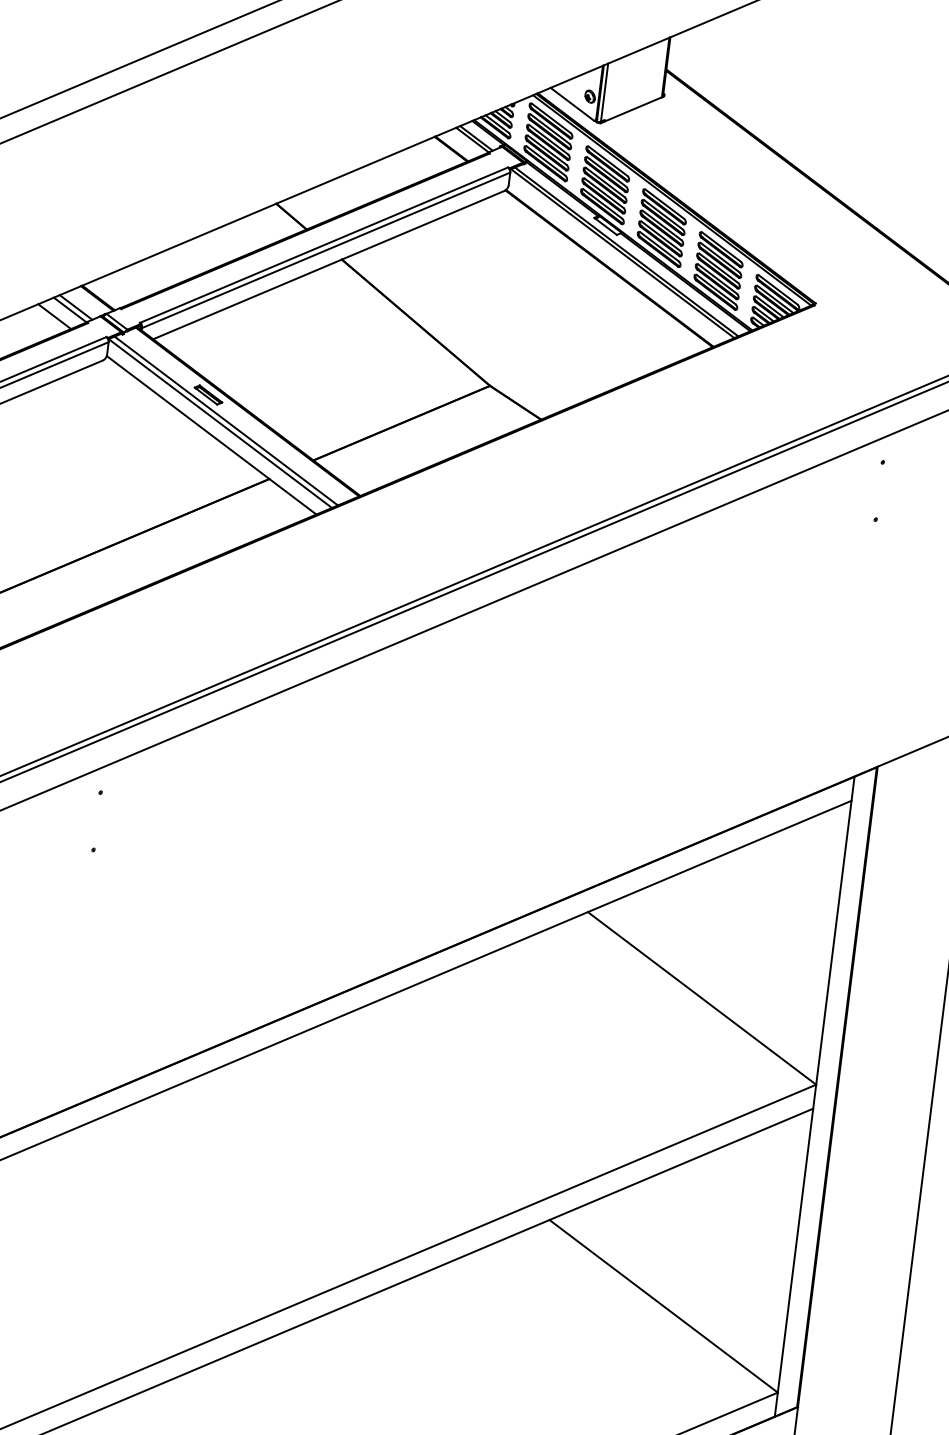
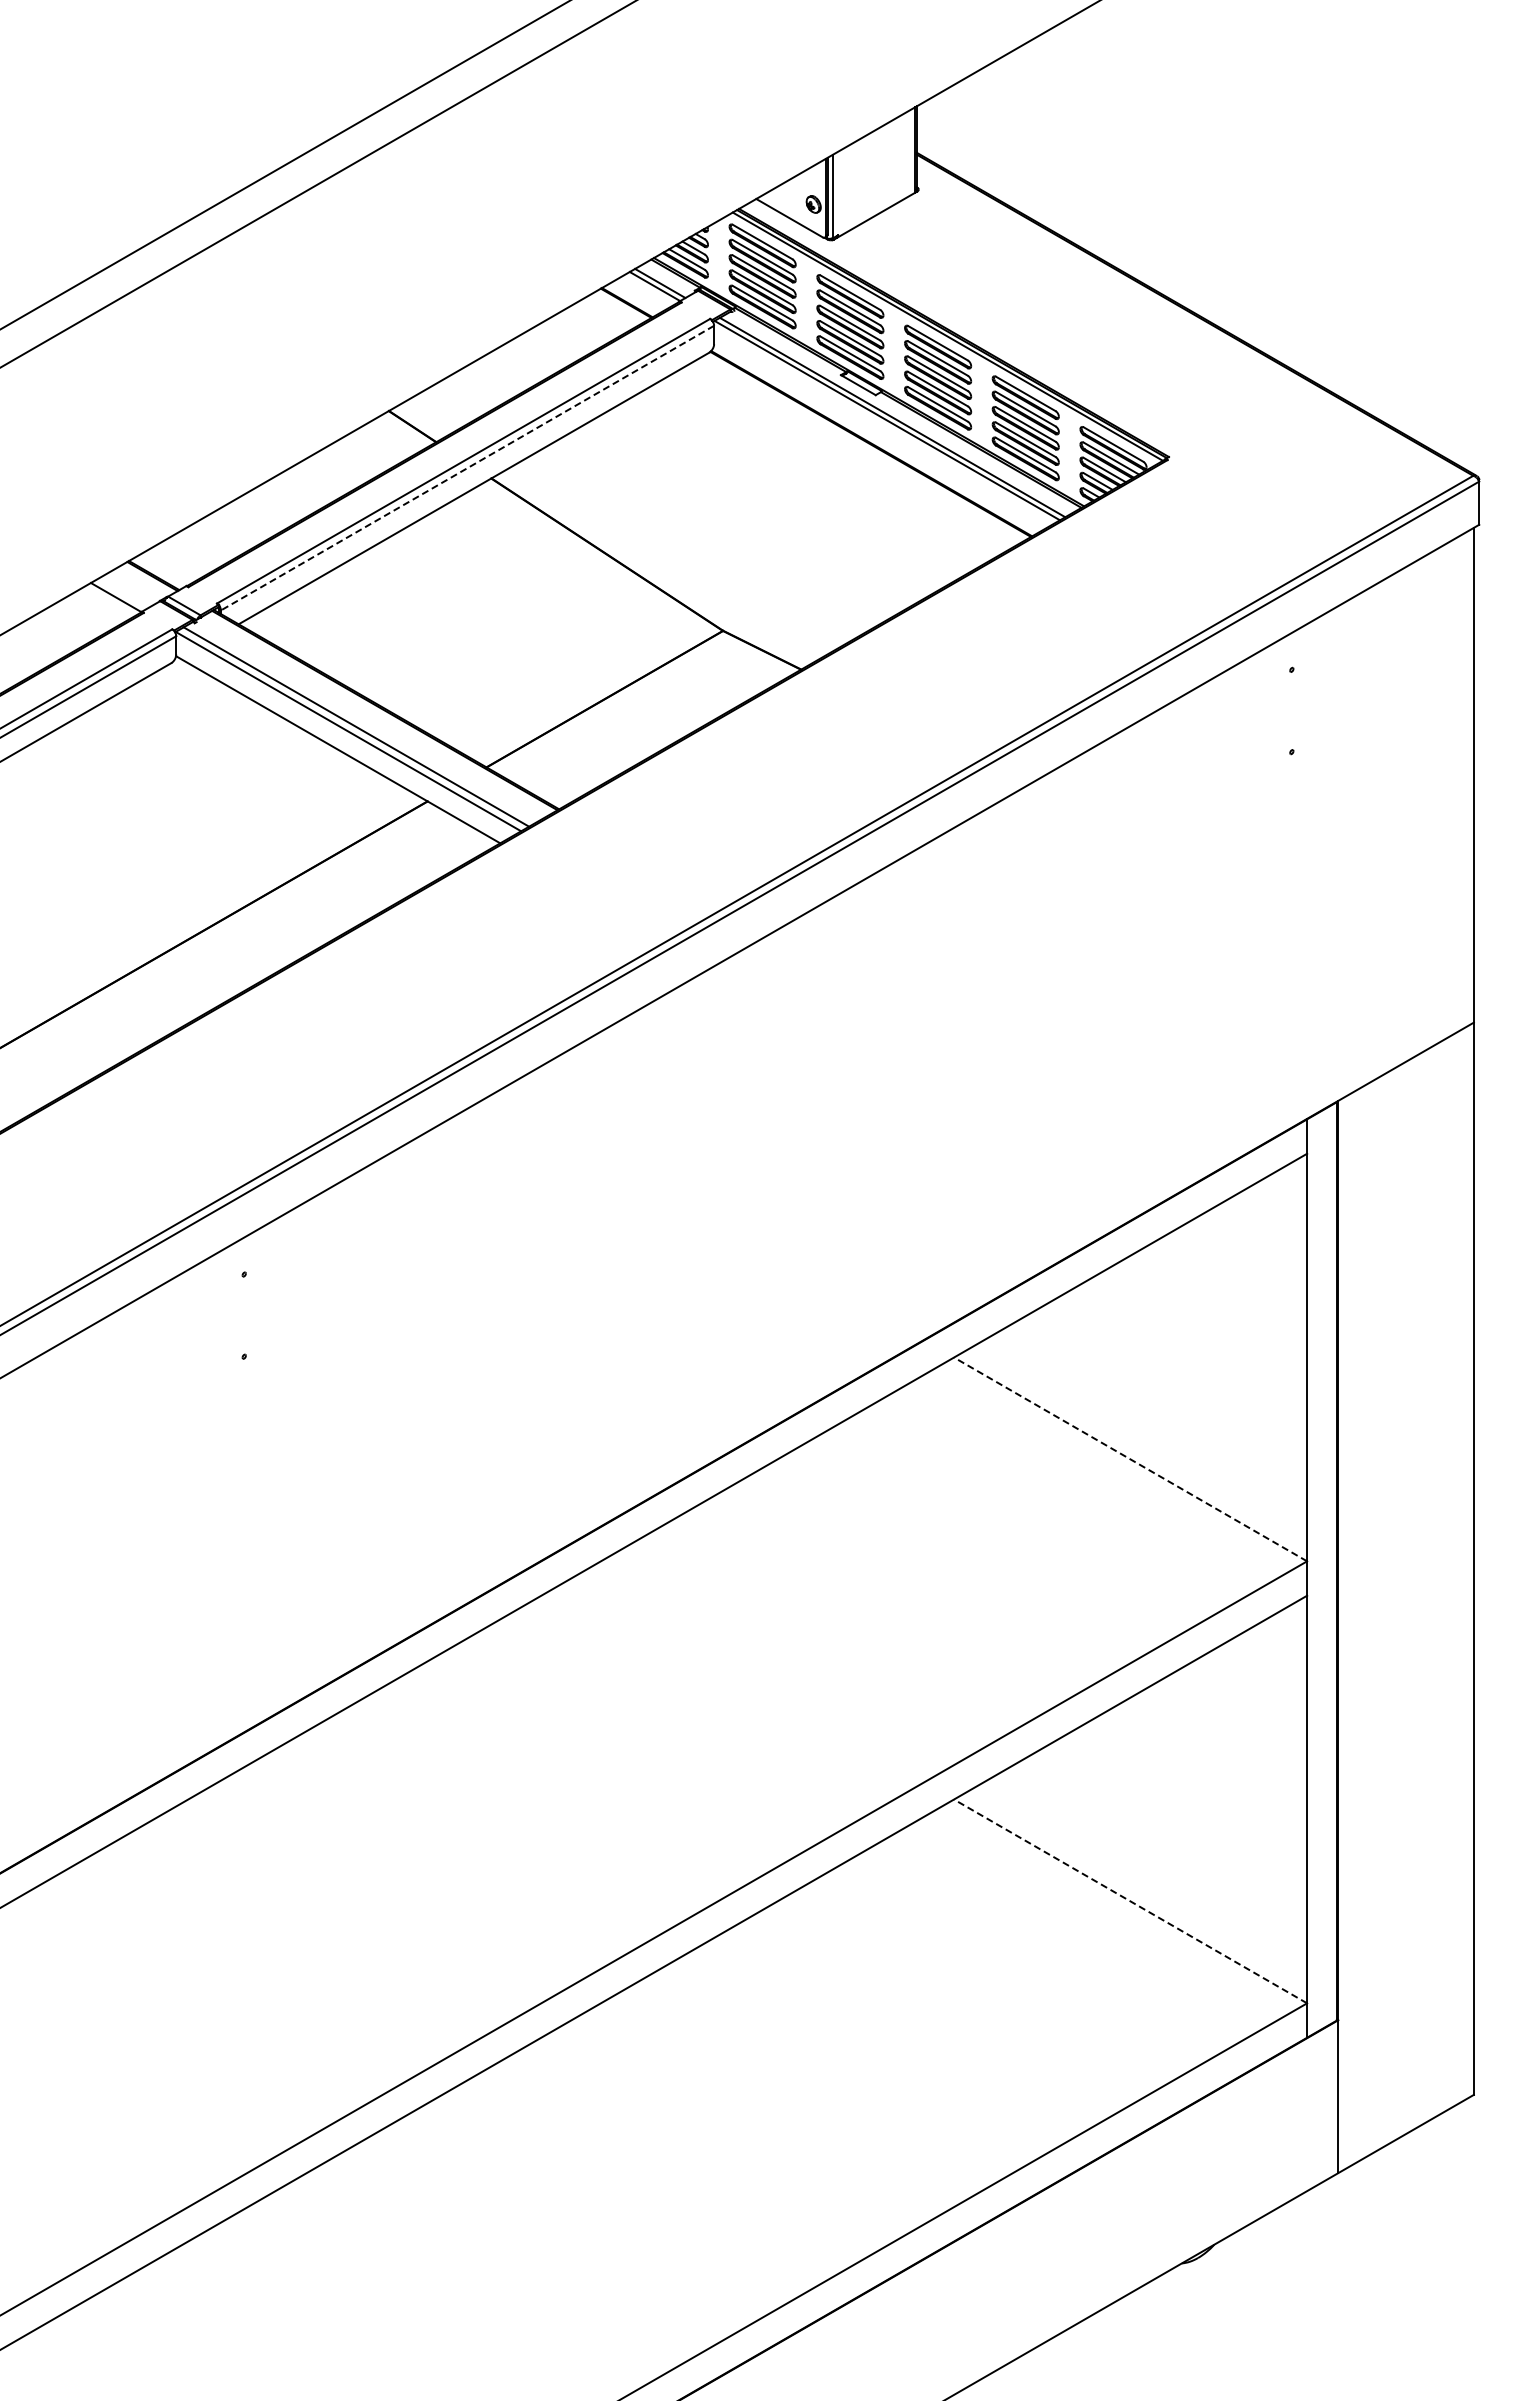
line: (326, 250) -> (467, 468), solid -> dashed
line: (75, 307) -> (123, 592), removed
line: (54, 316) -> (95, 609), removed
part: (208, 395) -> (326, 693), removed
line: (701, 998) -> (1130, 1459), solid -> dashed
line: (663, 1306) -> (1130, 1901), solid -> dashed

